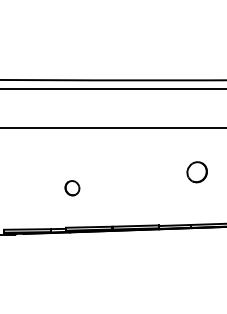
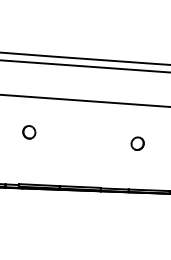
part: (197, 172) -> (137, 143), size x0.71
part: (72, 188) -> (29, 132), moved

